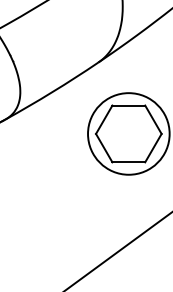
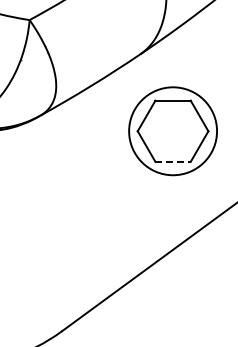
line: (129, 162) -> (173, 161), solid -> dashed

